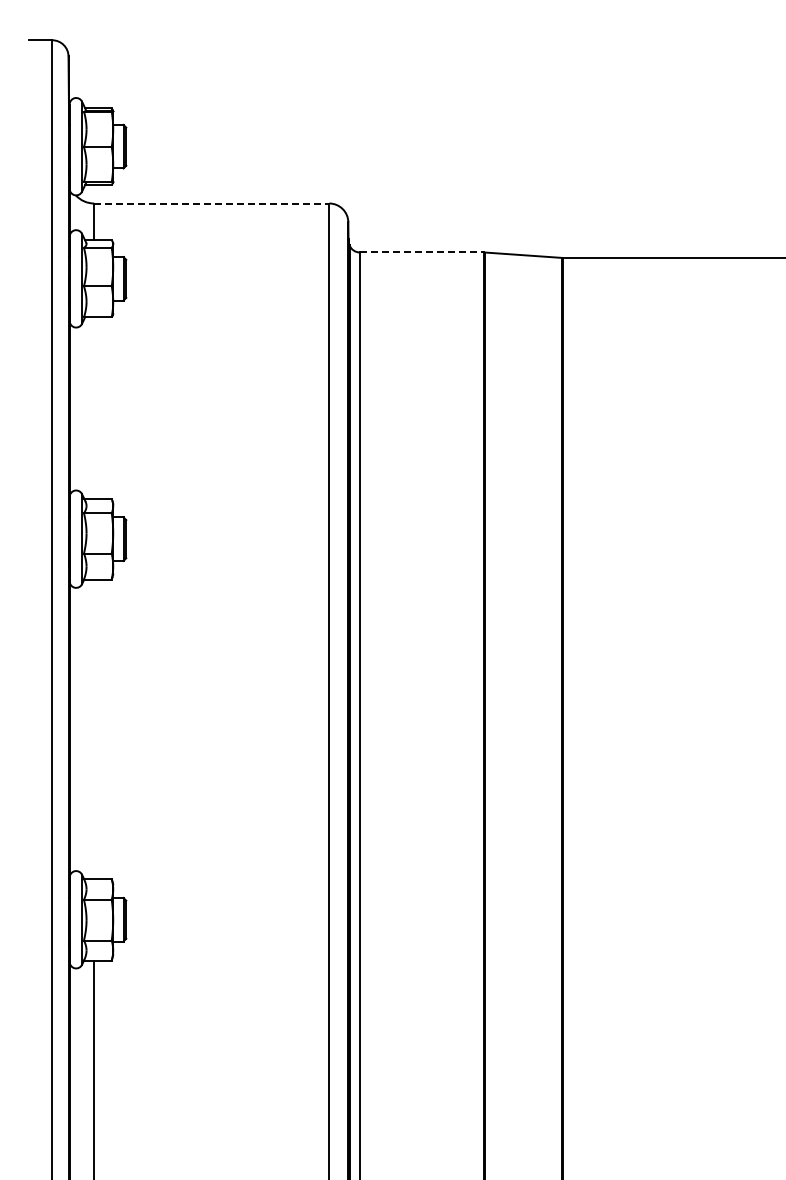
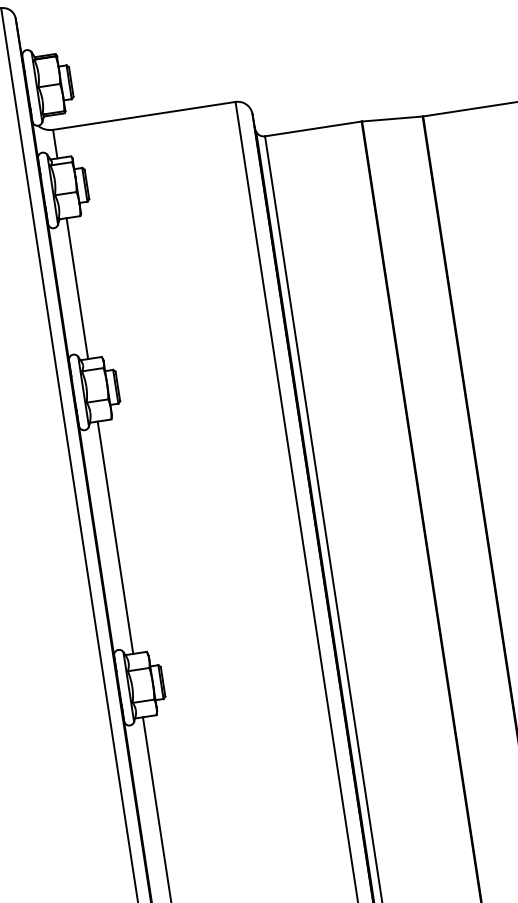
line: (211, 203) -> (144, 115), dashed -> solid
line: (422, 252) -> (313, 128), dashed -> solid
line: (94, 407) -> (77, 288), added
line: (94, 728) -> (115, 537), added

